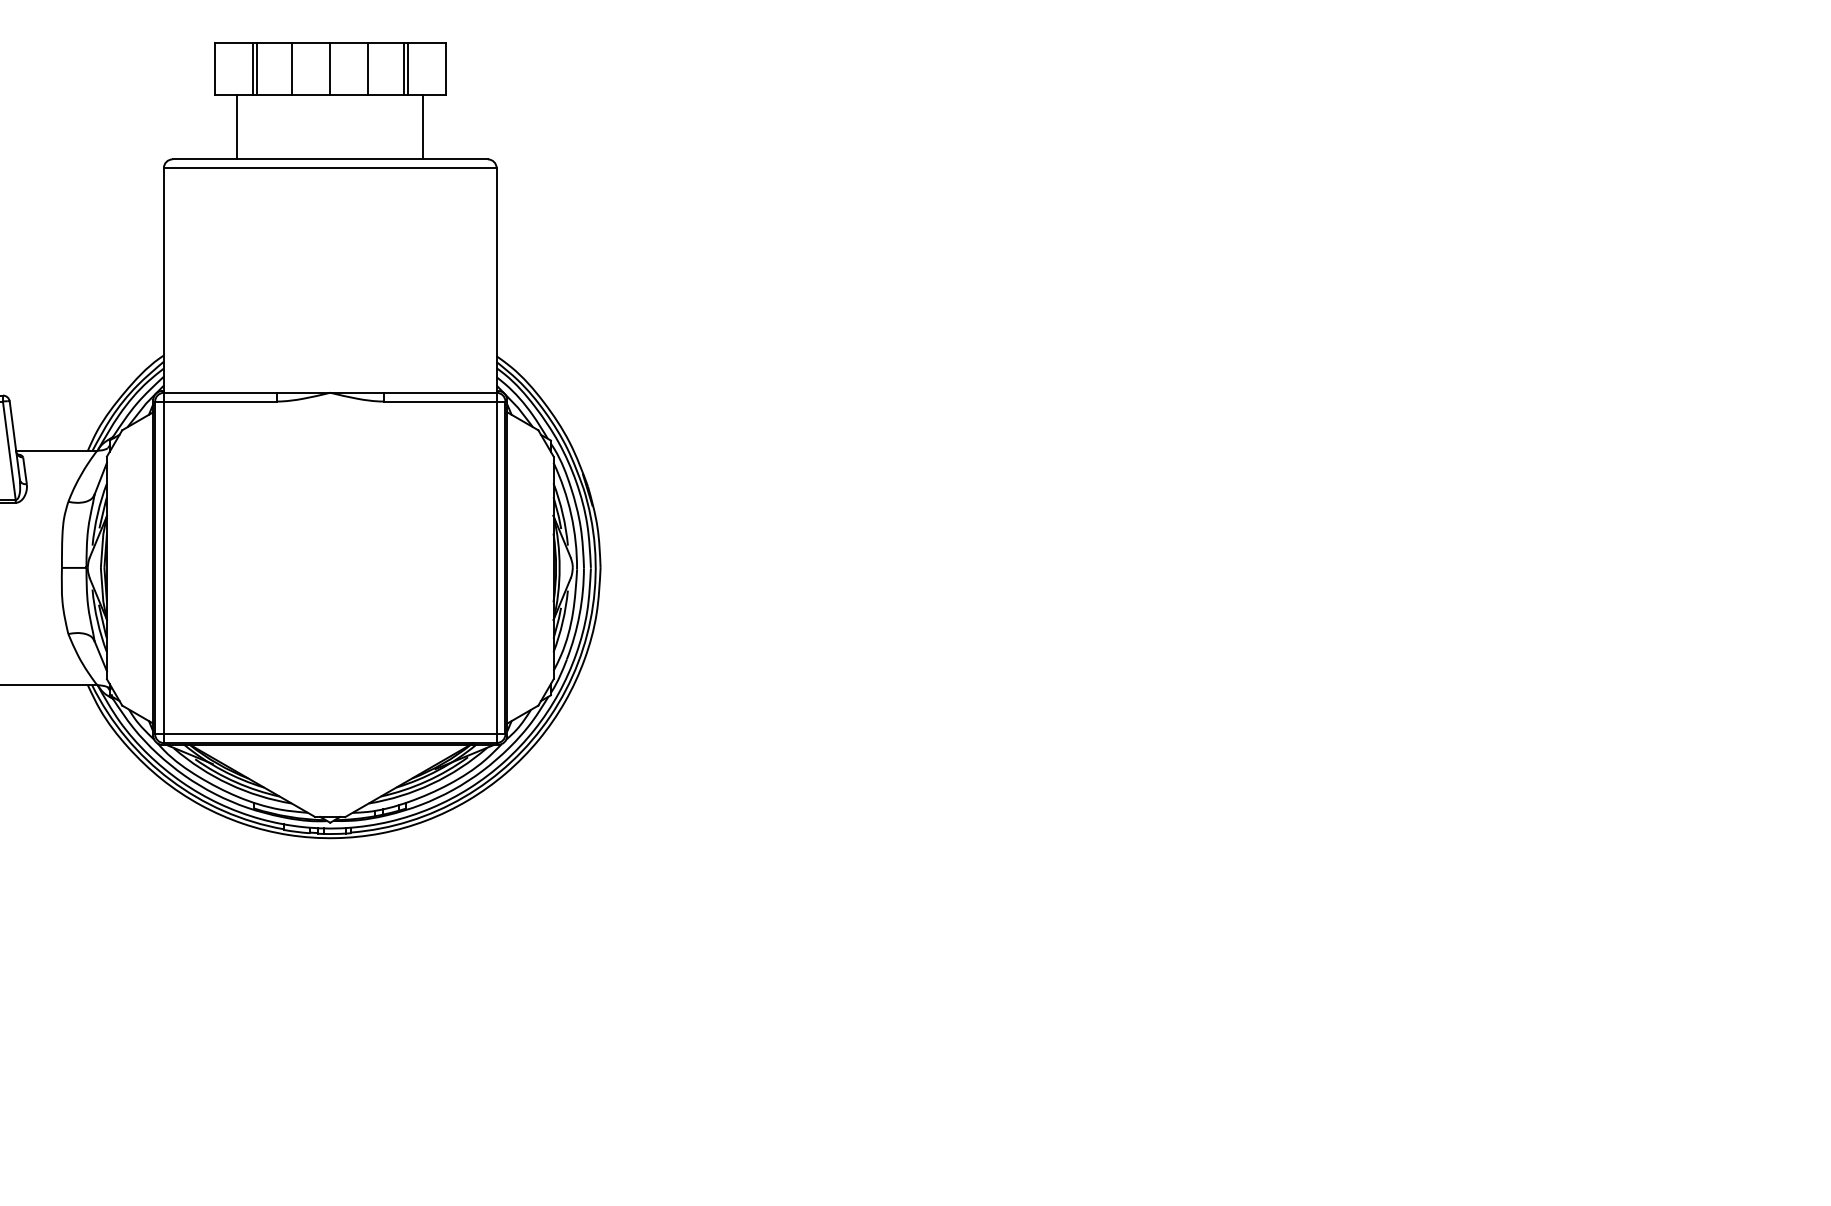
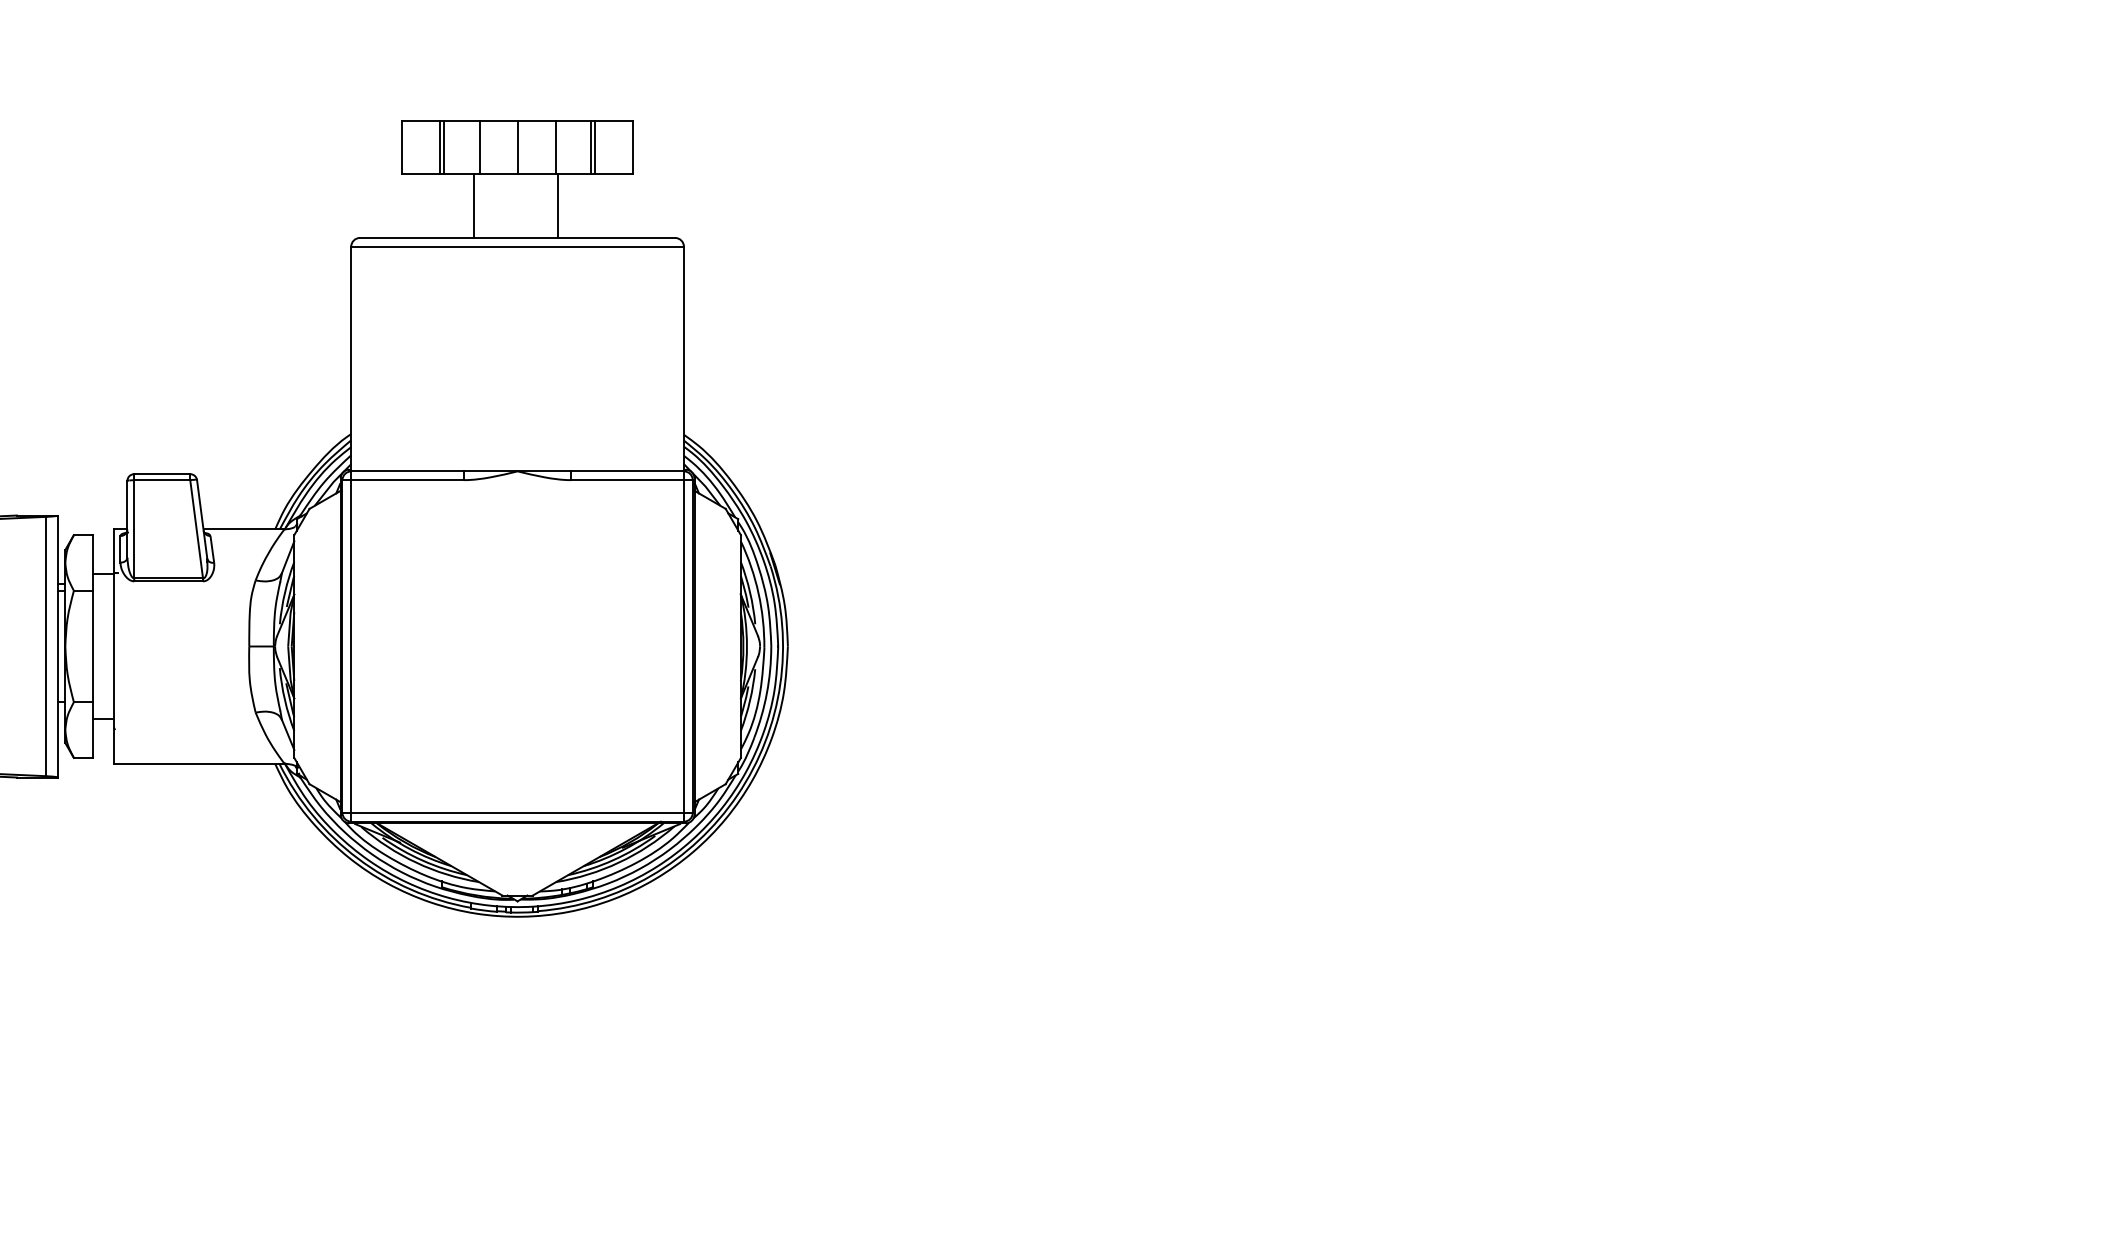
line: (237, 126) -> (473, 205), moved
line: (423, 126) -> (558, 205), moved

